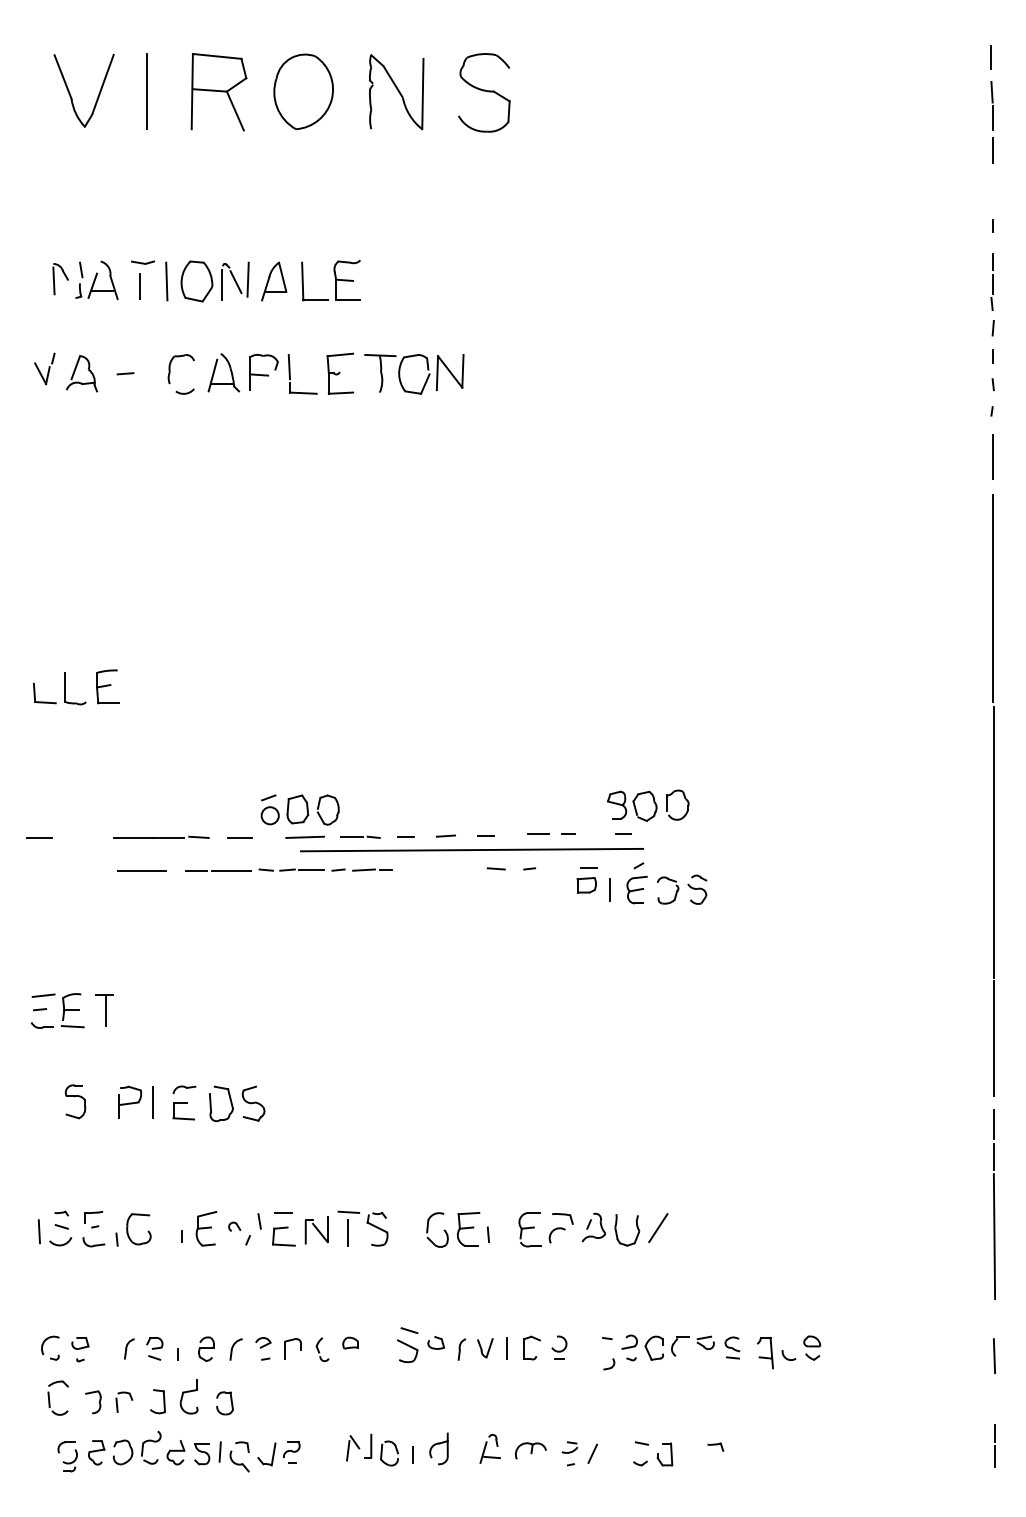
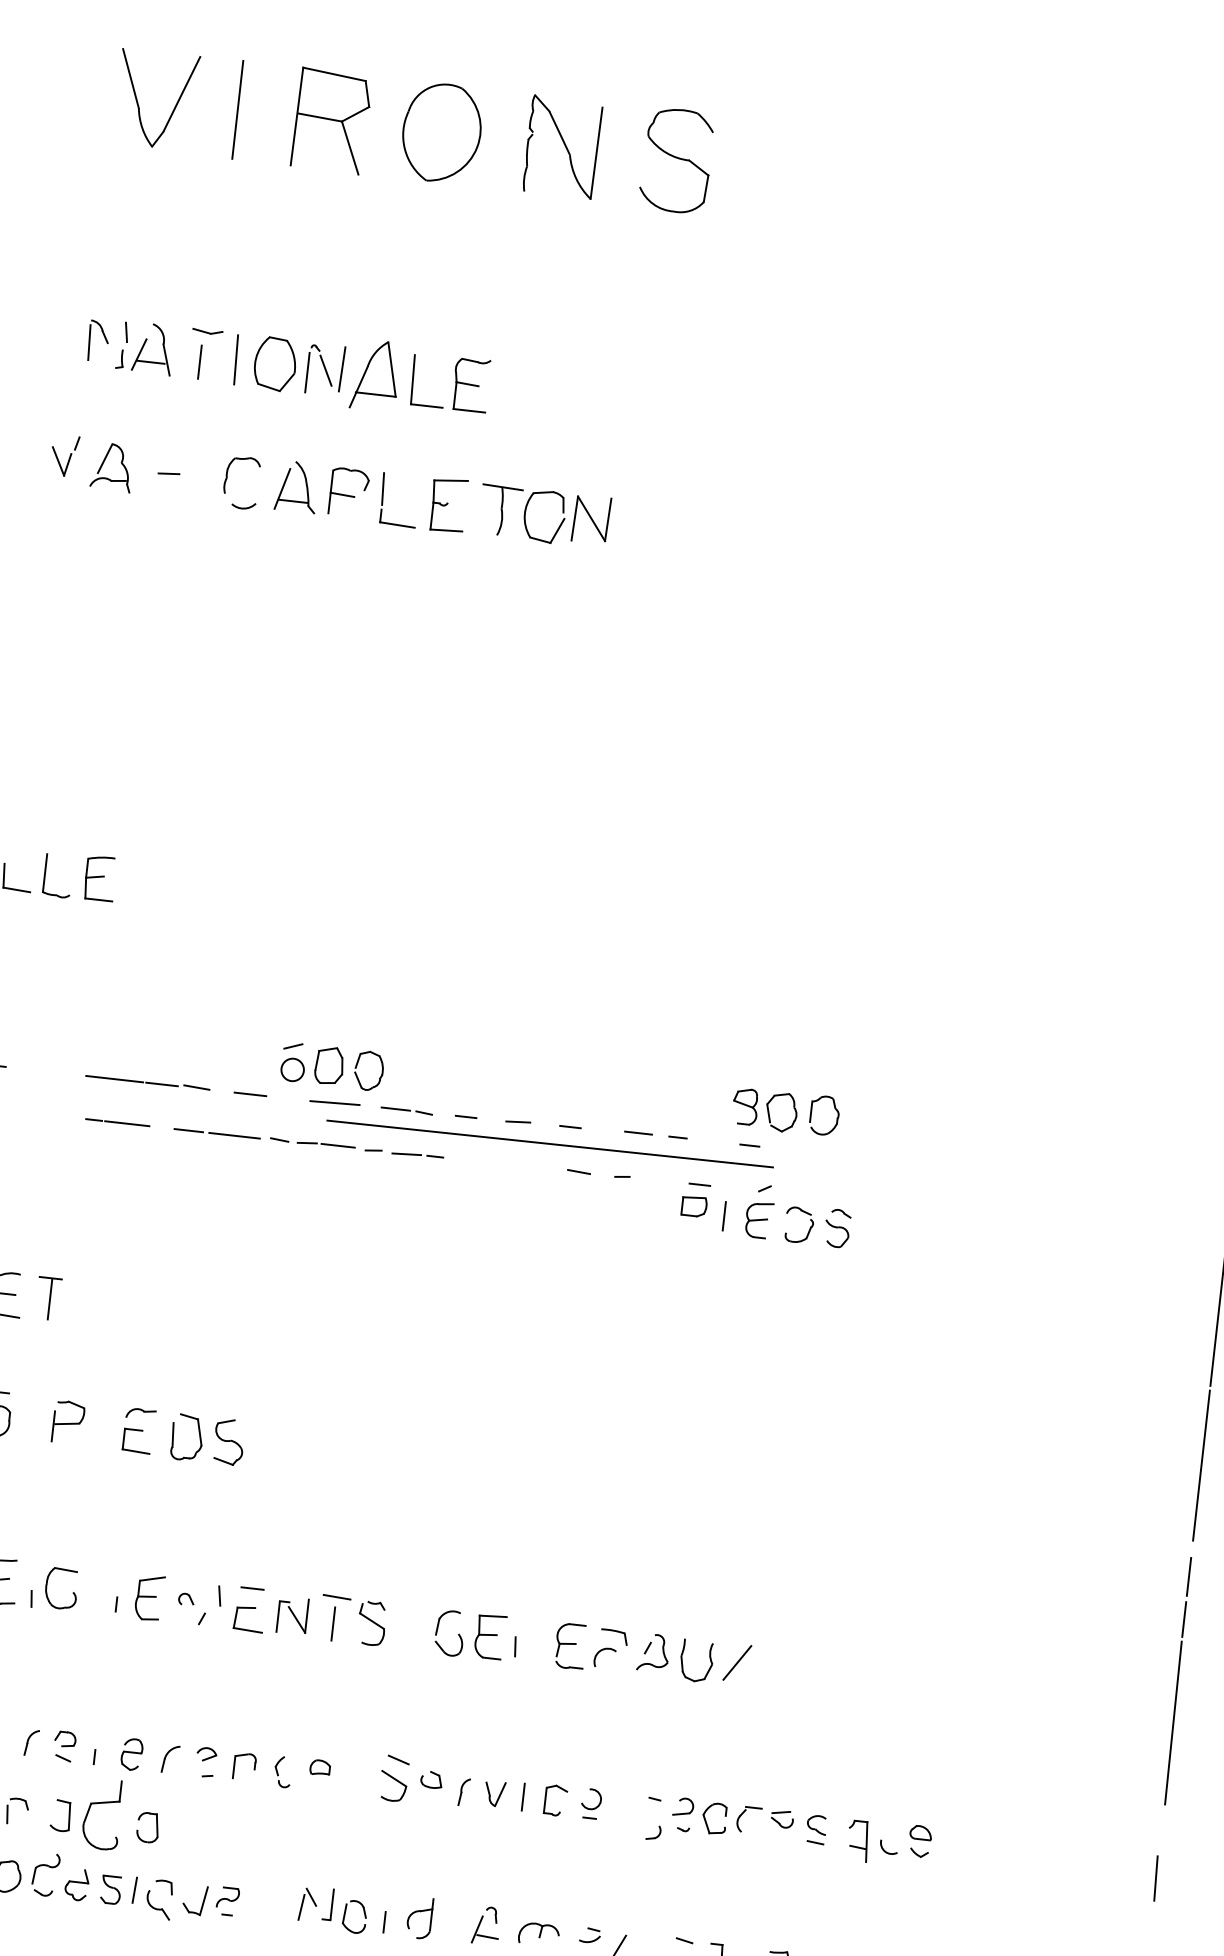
part: (274, 281) -> (376, 375), size x1.4
line: (152, 1102) -> (97, 1425), removed
part: (188, 1396) -> (101, 1813), size x1.6

